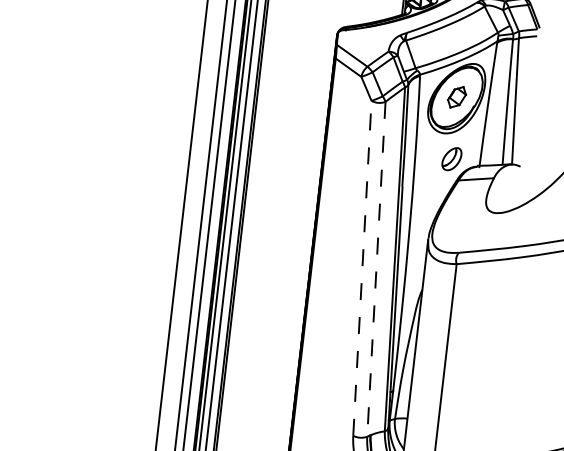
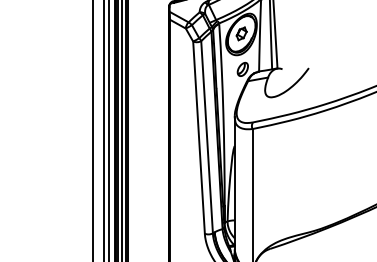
line: (363, 268) -> (199, 137), dashed -> solid
line: (377, 269) -> (207, 137), dashed -> solid

